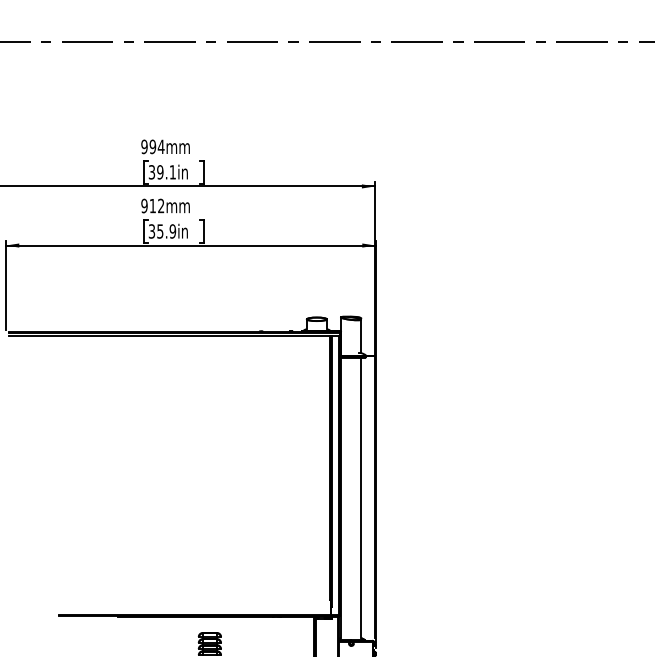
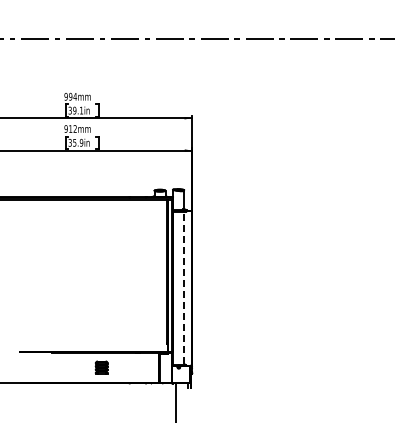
line: (361, 497) -> (184, 287), solid -> dashed

